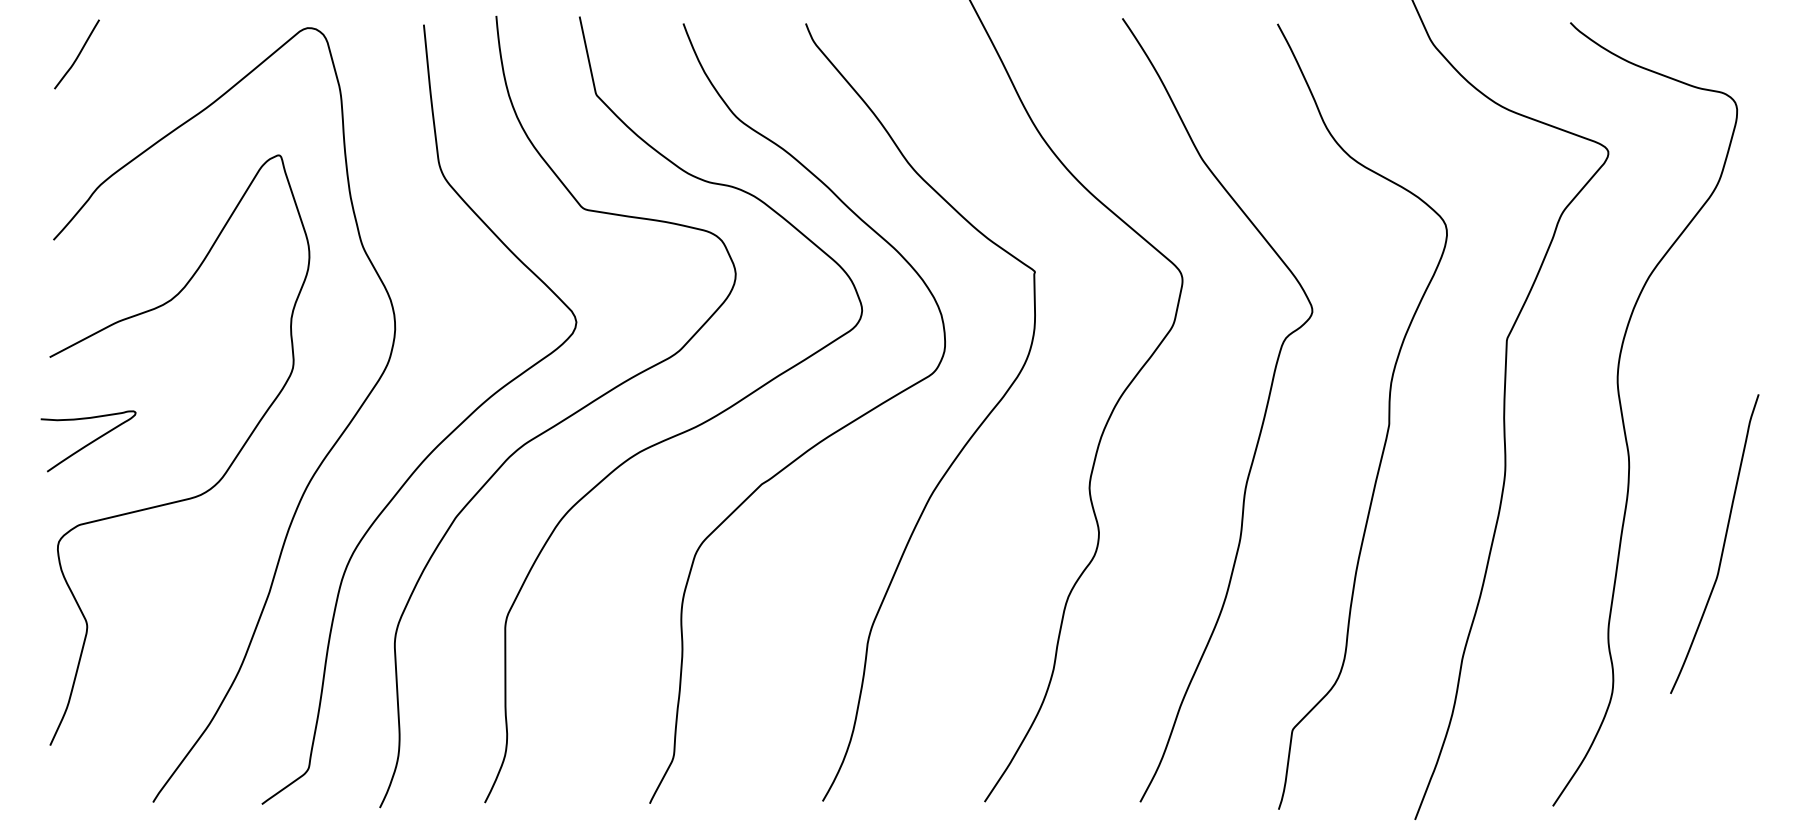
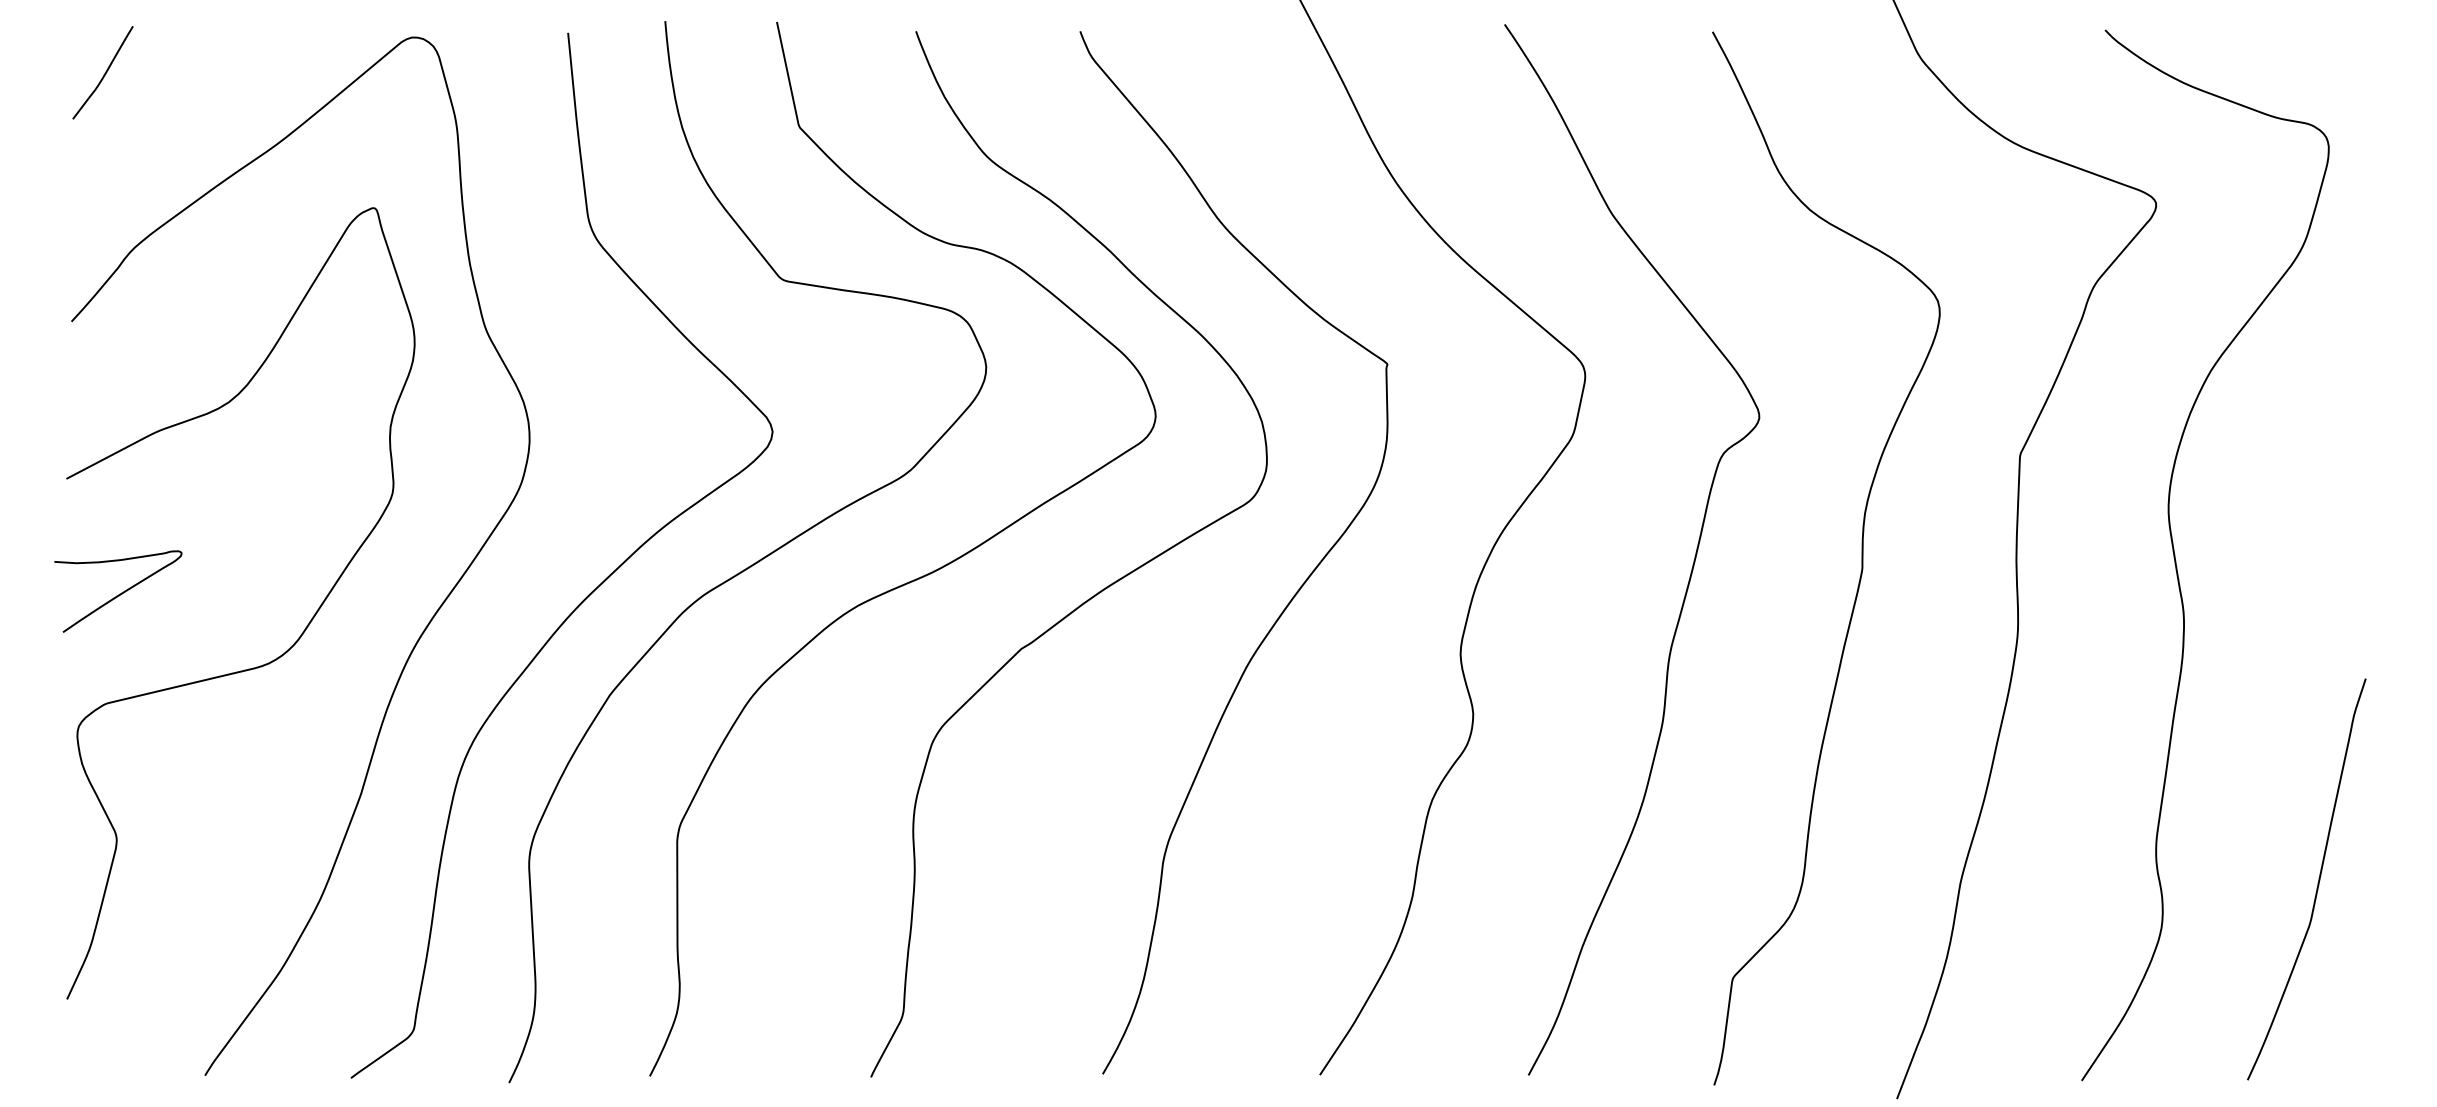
curve: (1722, 546) -> (2317, 882), moved

